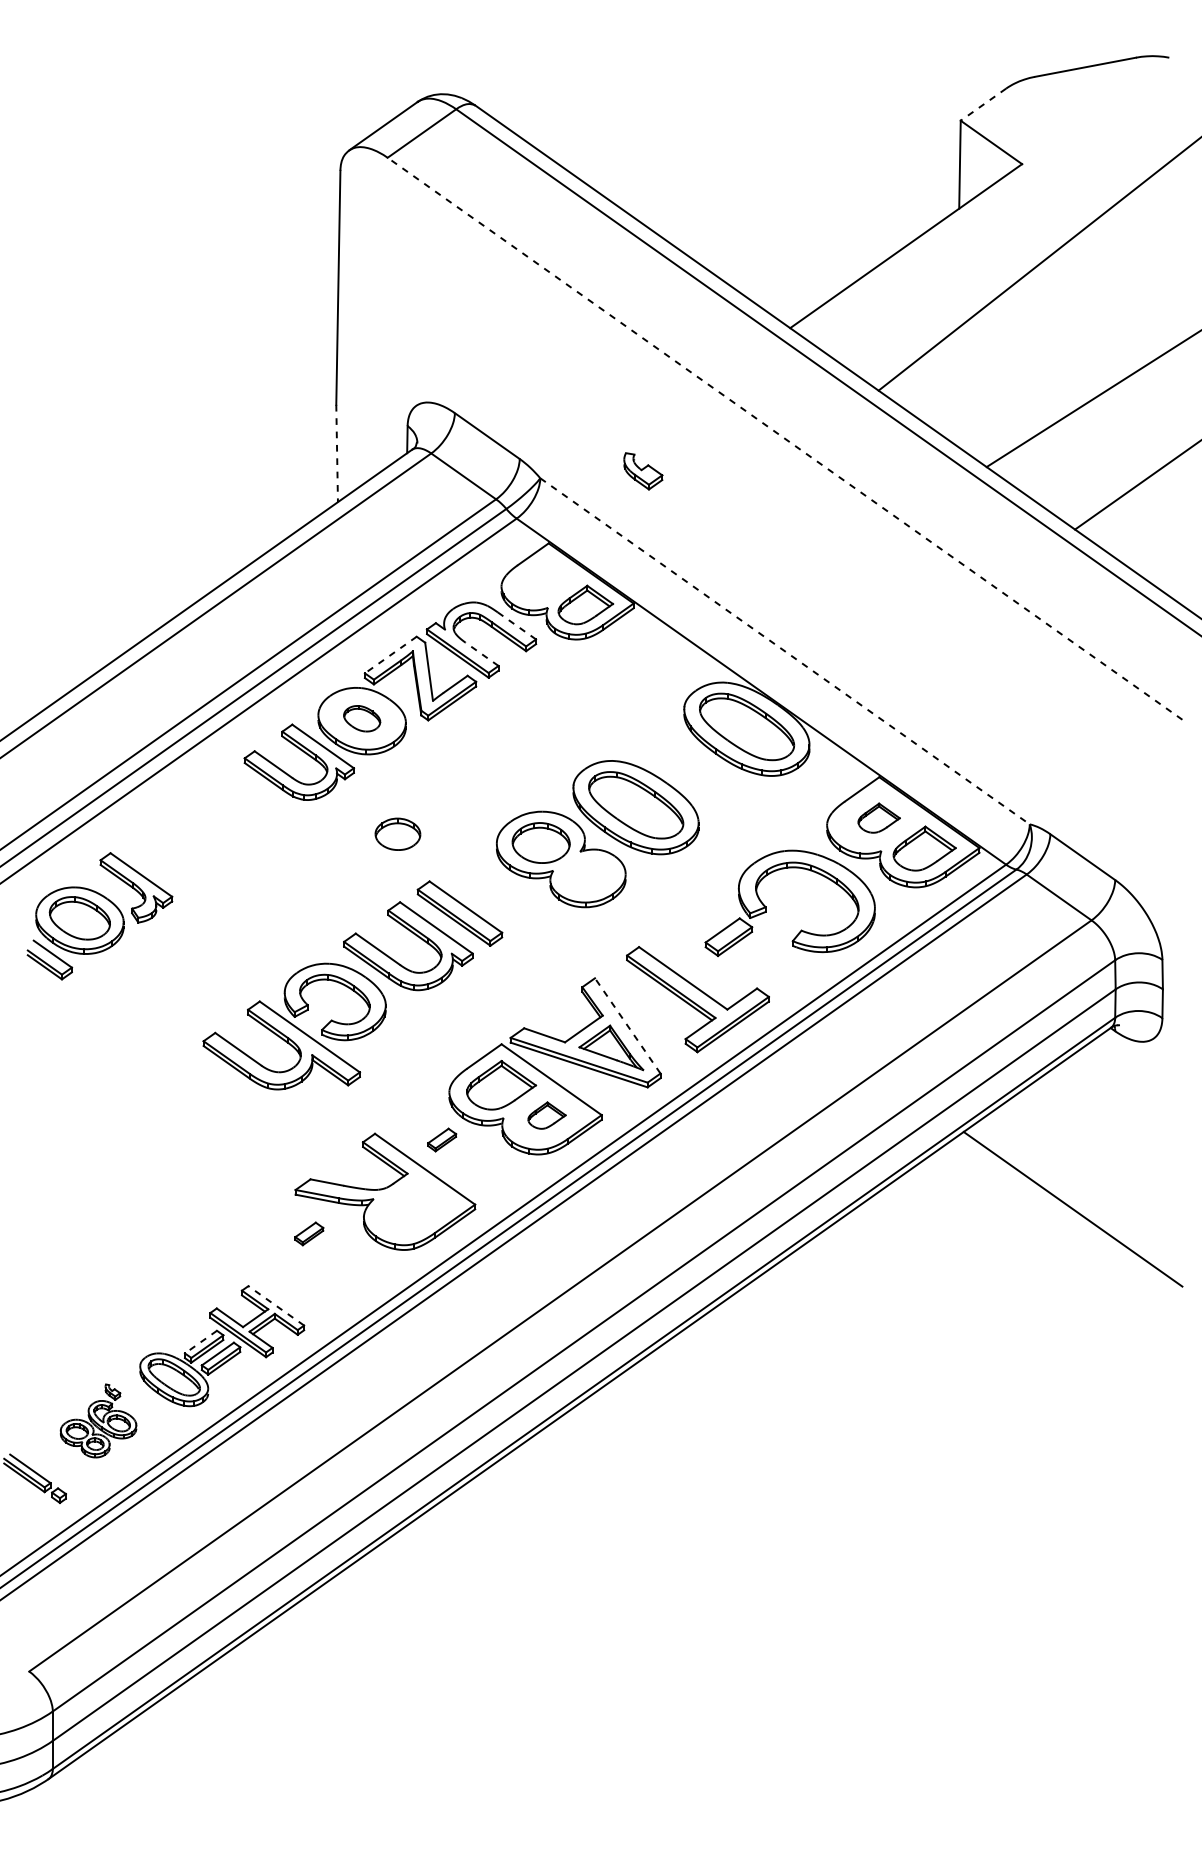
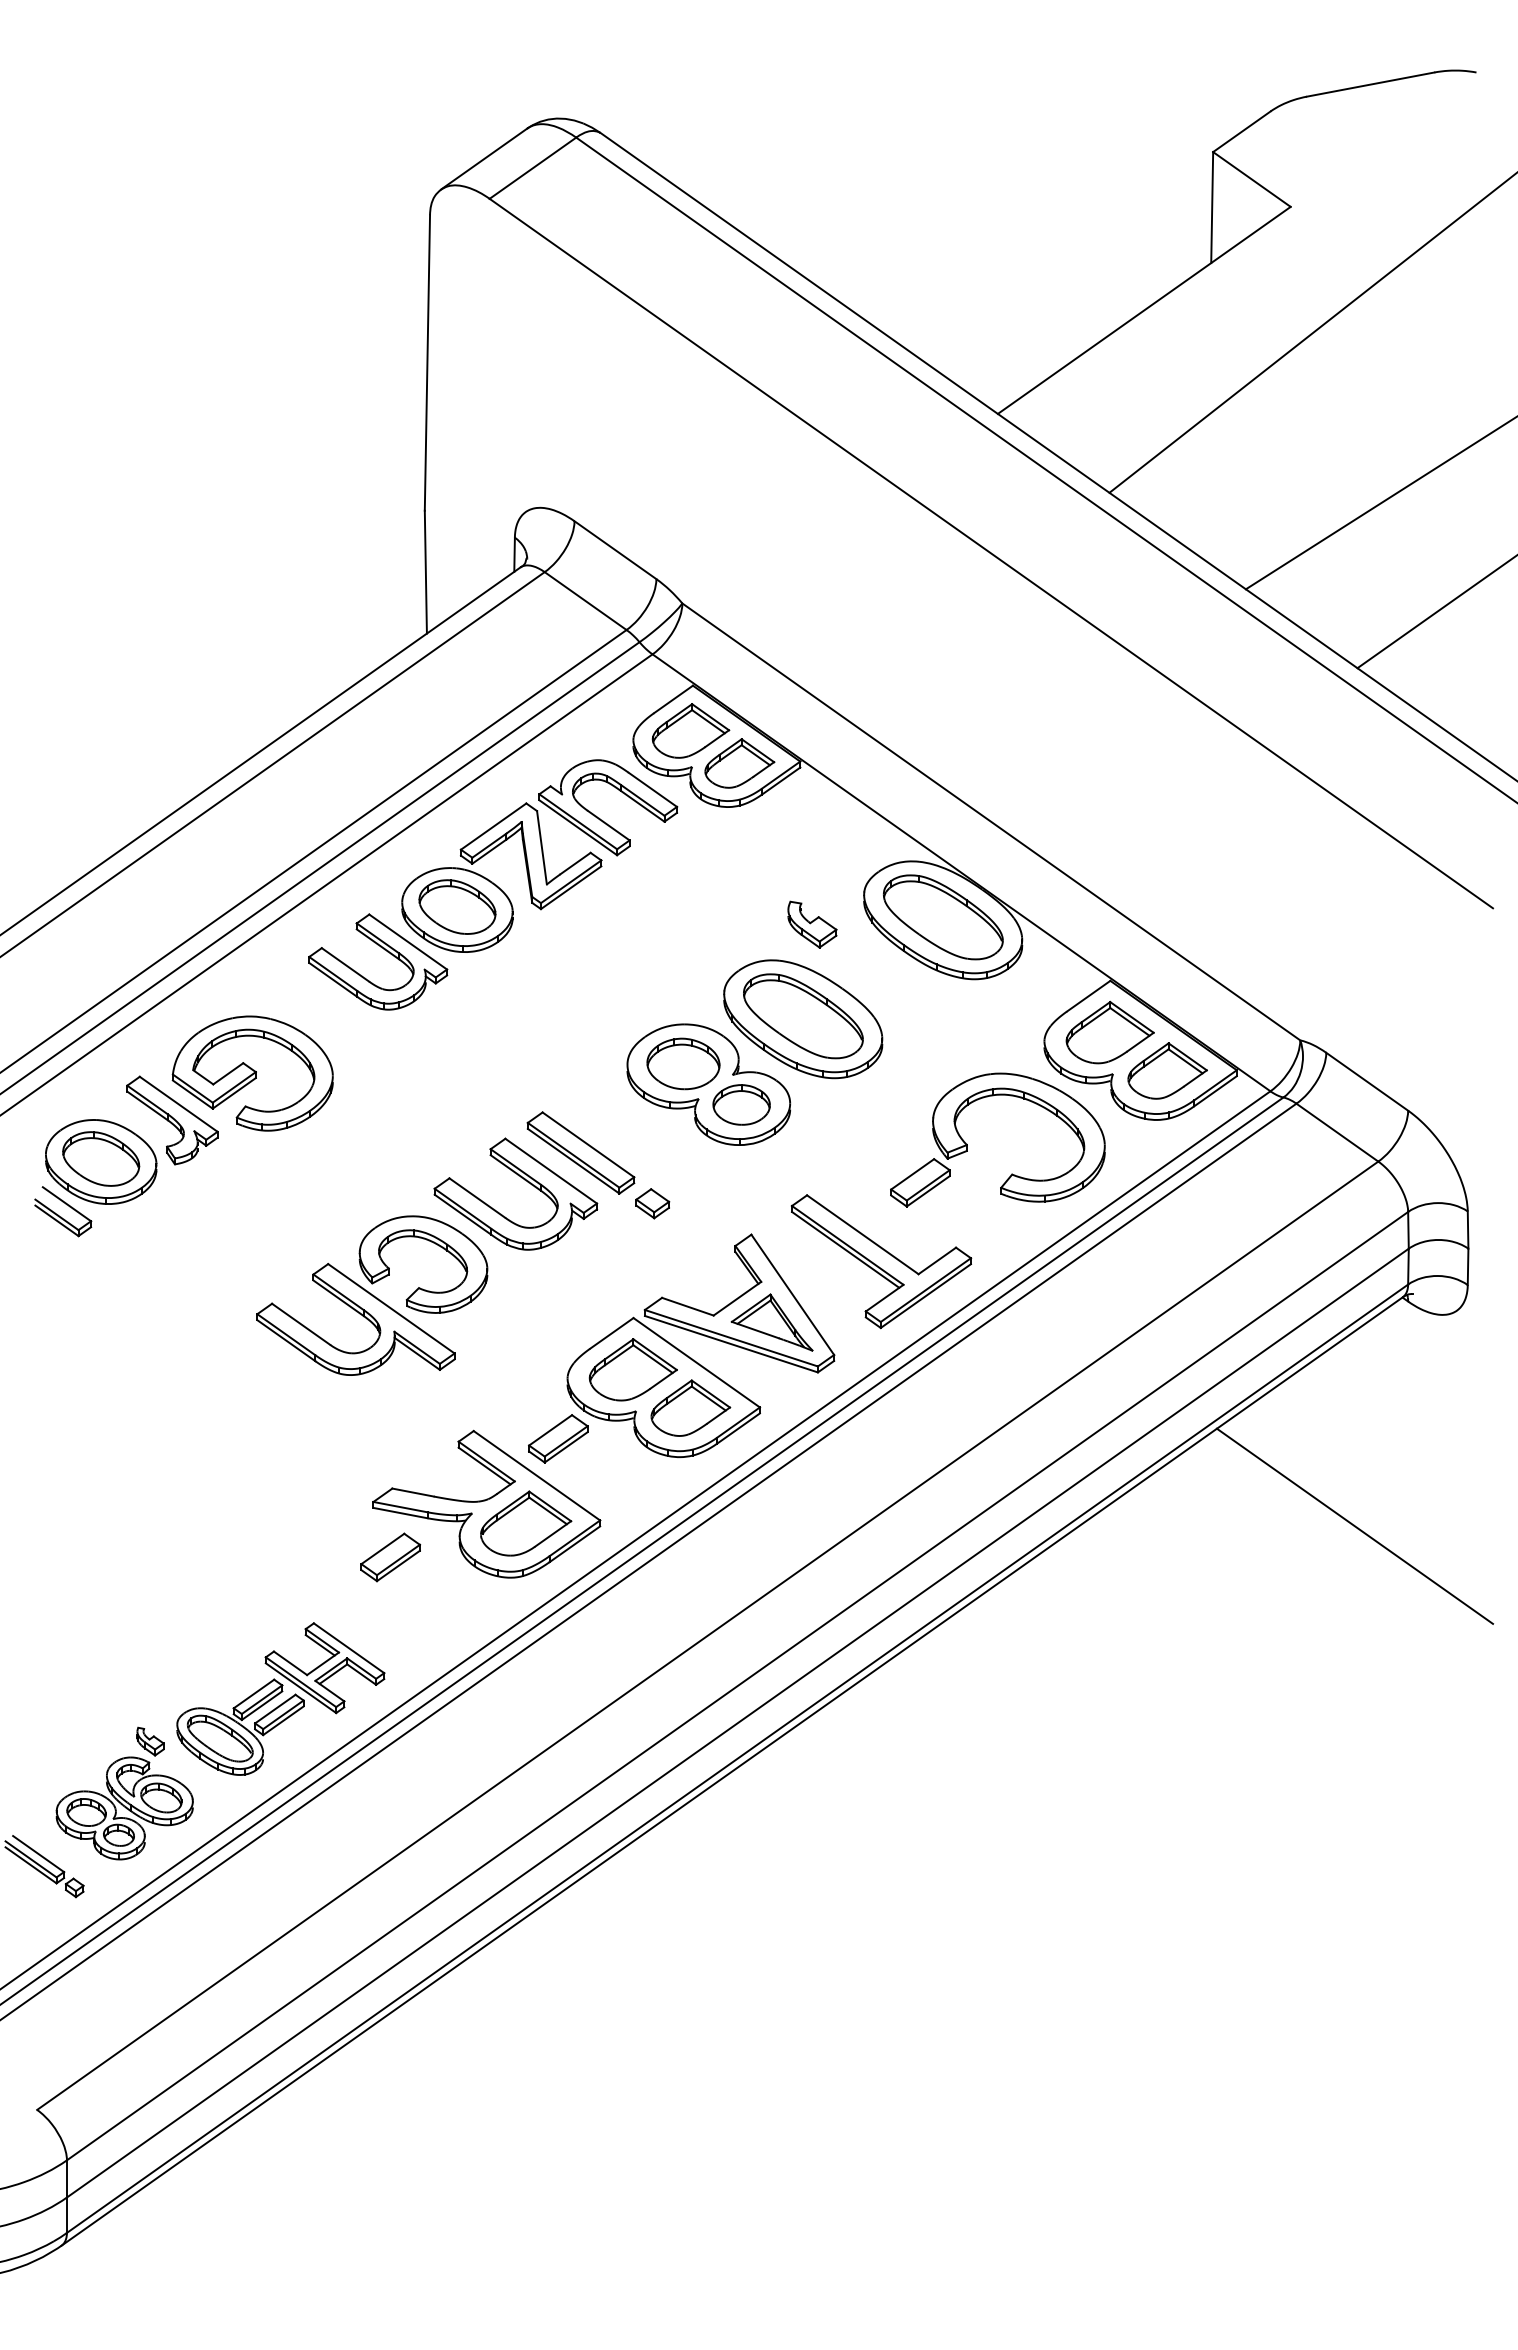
line: (983, 105) -> (1241, 132), dashed -> solid
line: (784, 438) -> (990, 553), dashed -> solid
line: (336, 453) -> (425, 572), dashed -> solid
part: (643, 471) -> (812, 924), moved
part: (546, 578) -> (690, 730), added
line: (516, 625) -> (652, 789), dashed -> solid
line: (785, 651) -> (991, 822), dashed -> solid
line: (390, 654) -> (493, 826), dashed -> solid
line: (481, 654) -> (608, 825), dashed -> solid
part: (362, 718) -> (457, 906), size x1.67
part: (878, 818) -> (1109, 1032), size x1.67
part: (397, 833) -> (741, 1104), moved
part: (199, 850) -> (252, 1073), added
part: (516, 953) -> (652, 1203), added
line: (627, 1025) -> (792, 1294), dashed -> solid
part: (546, 1115) -> (690, 1407), size x1.67
part: (442, 1139) -> (558, 1438), size x1.67
part: (416, 1207) -> (526, 1523), added
part: (309, 1233) -> (390, 1557), size x1.67
line: (275, 1305) -> (348, 1647), dashed -> solid
line: (201, 1342) -> (254, 1694), dashed -> solid
part: (98, 1420) -> (124, 1793), size x1.43

